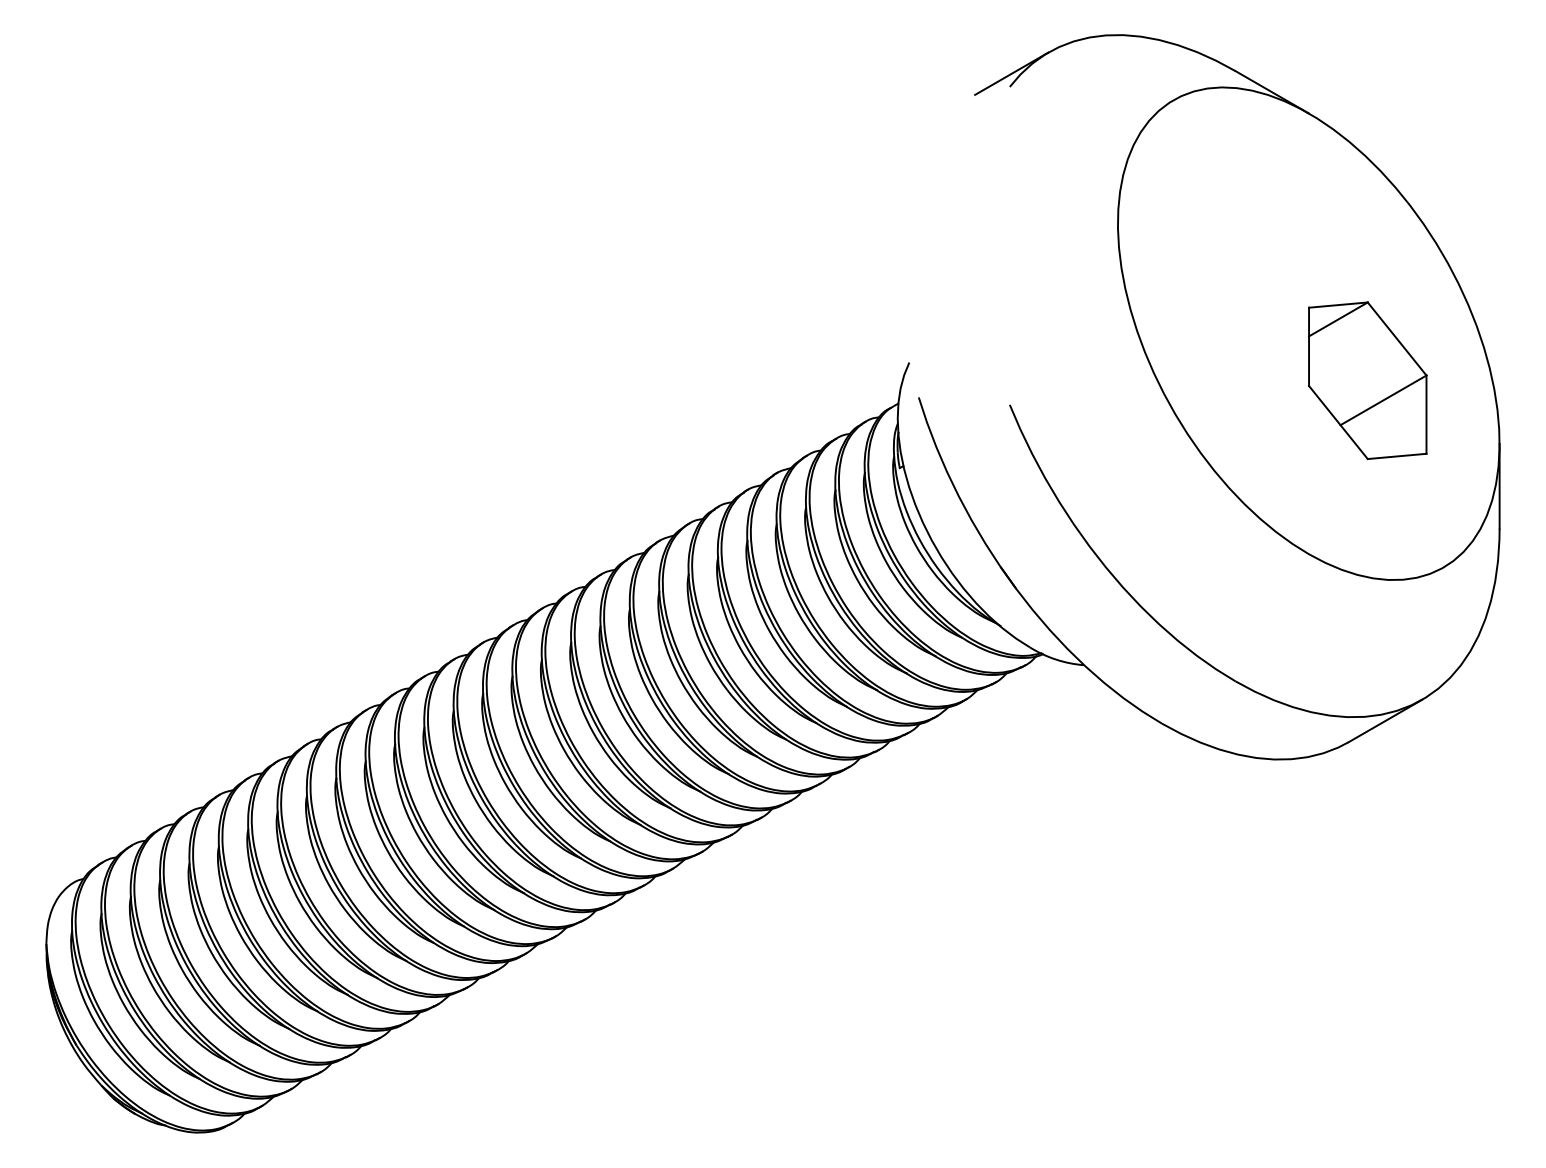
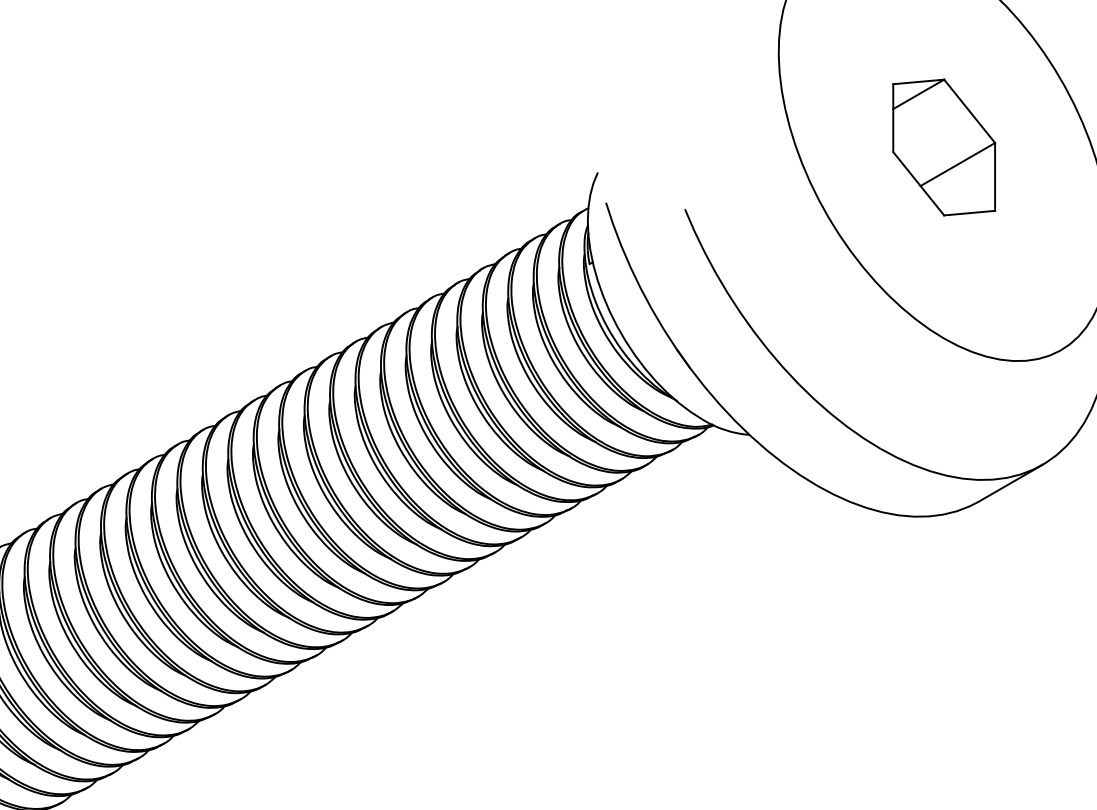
part: (1367, 380) -> (943, 147), moved

